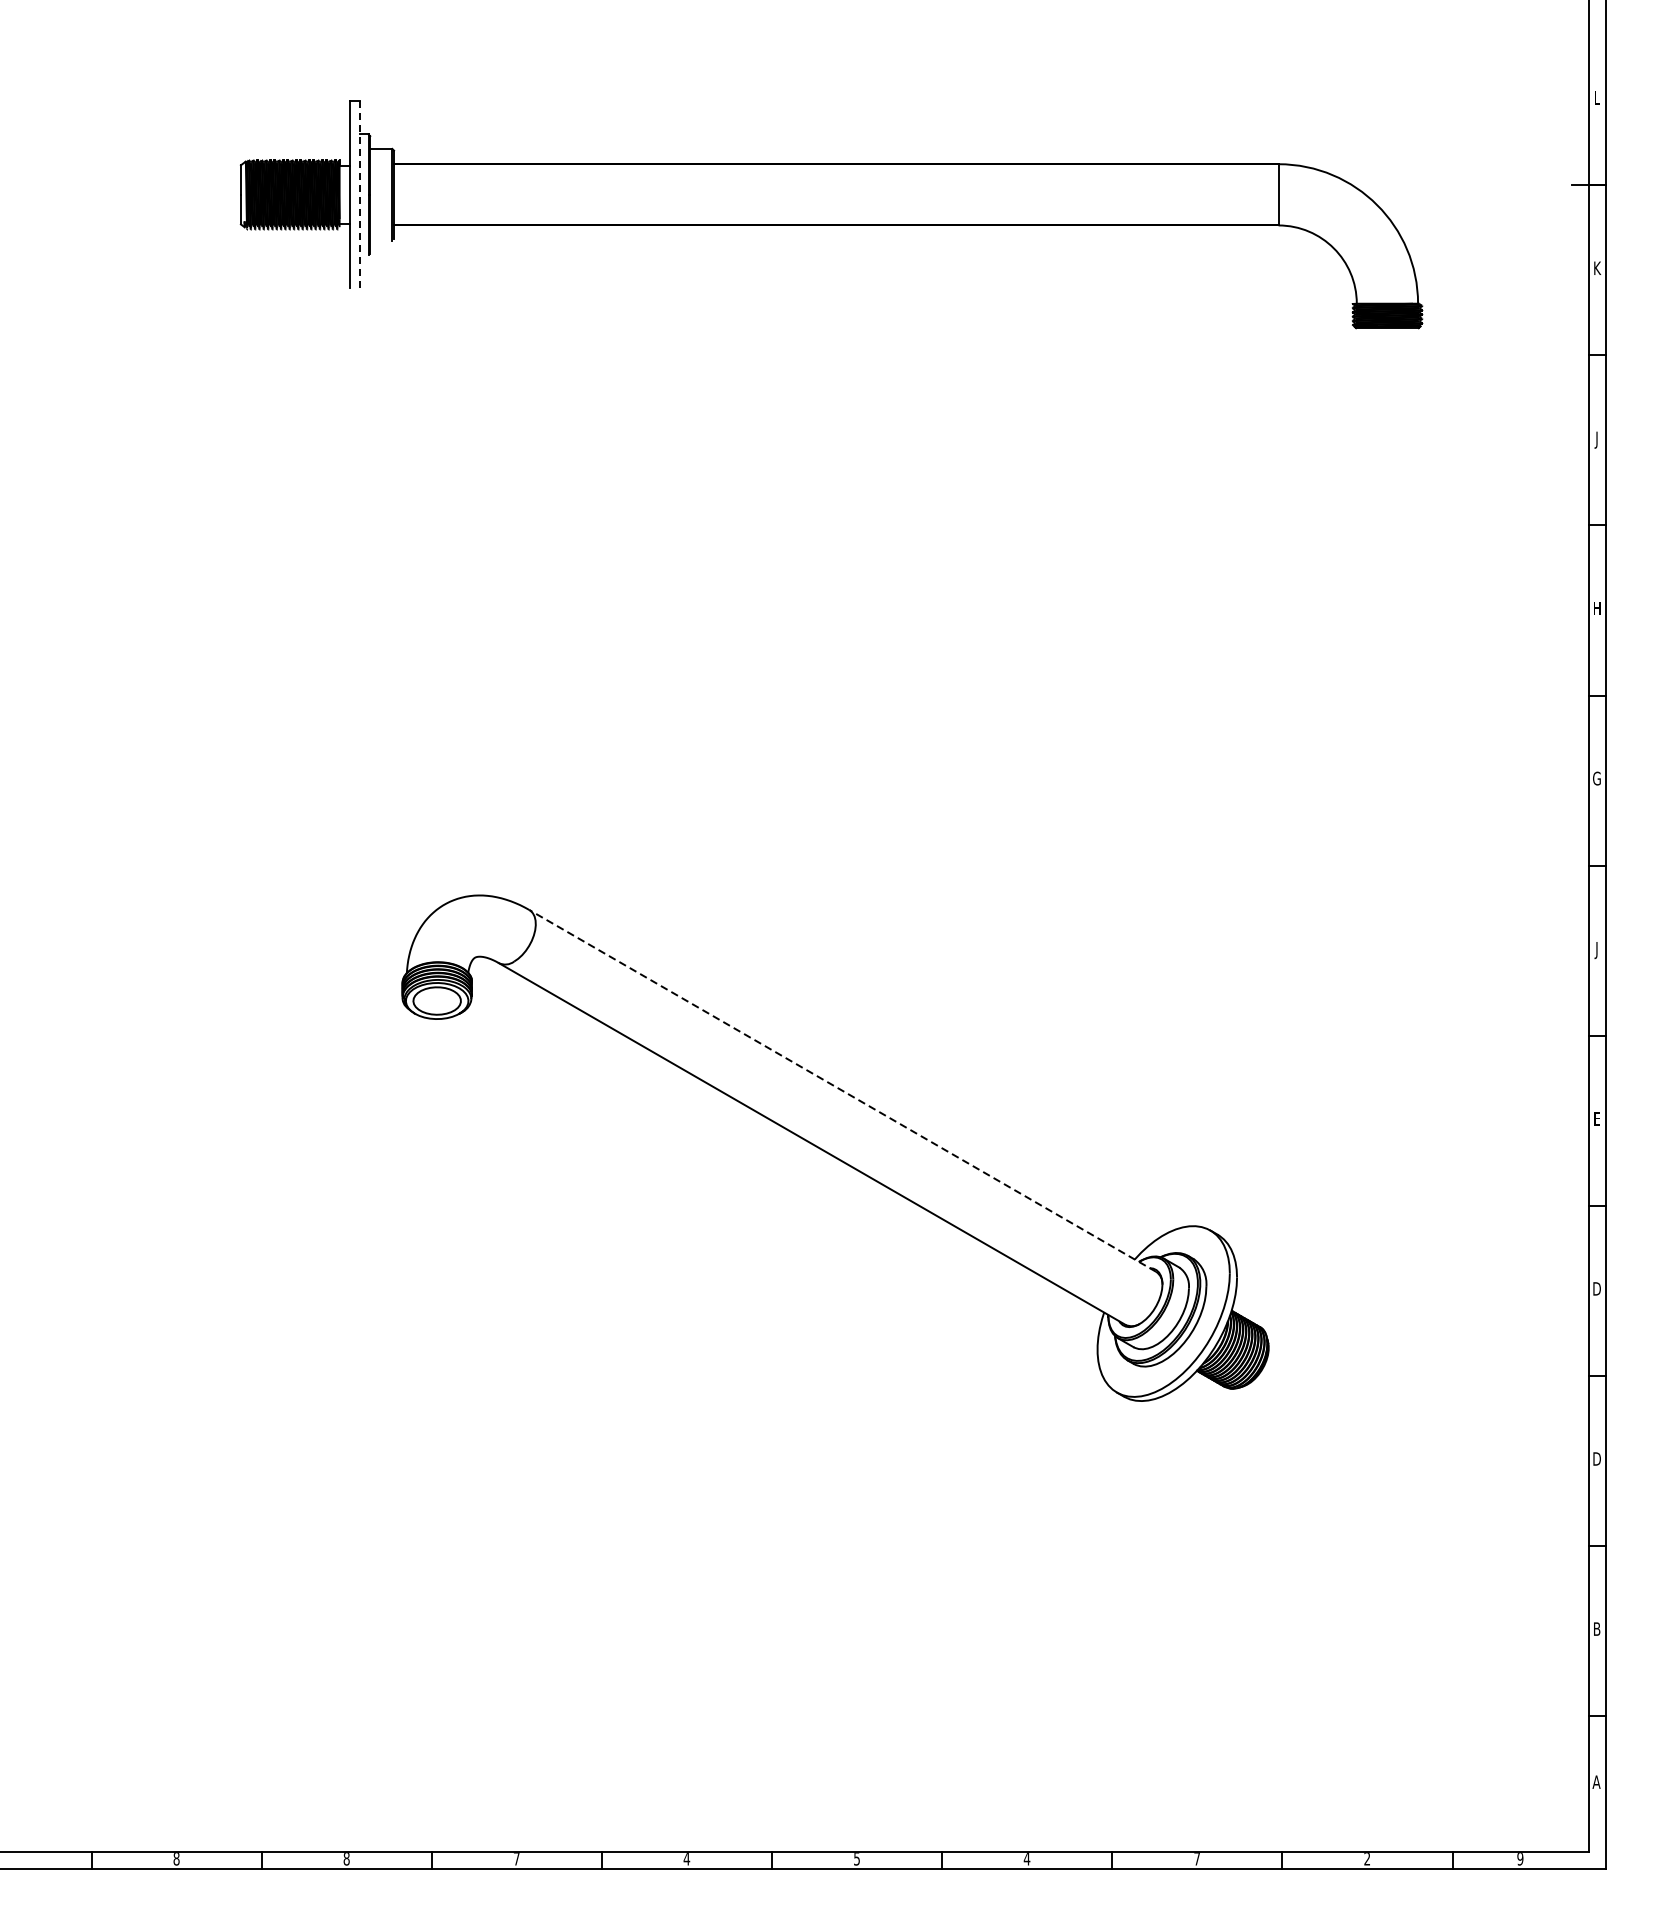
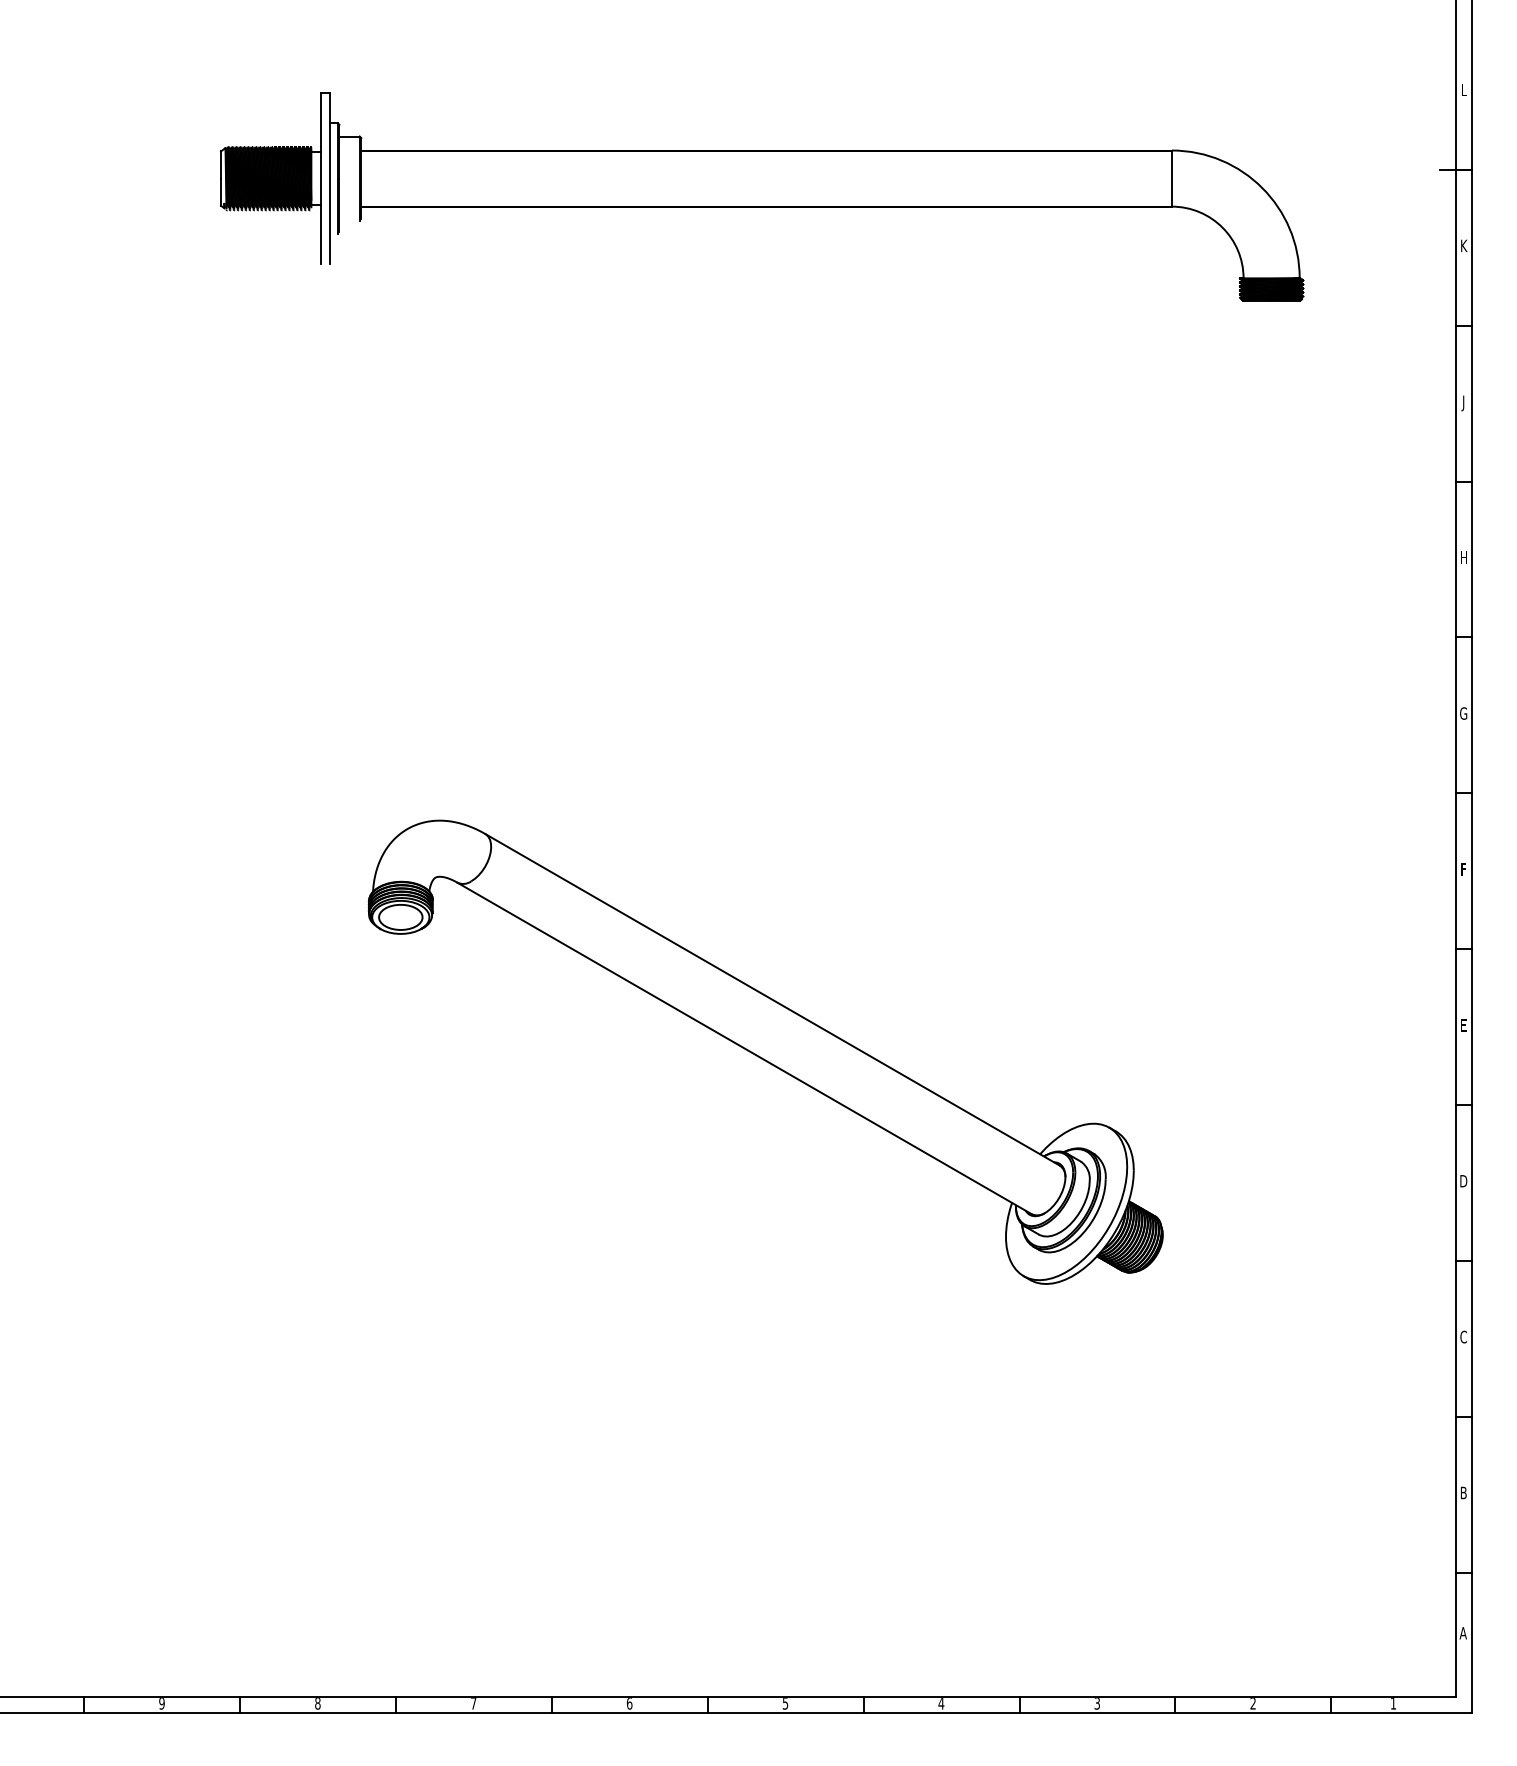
line: (360, 194) -> (330, 178), dashed -> solid
text: (1596, 949) -> (1463, 870), J -> F
line: (842, 1090) -> (772, 999), dashed -> solid
text: (1596, 1458) -> (1463, 1336), D -> C
text: (176, 1858) -> (161, 1703), 8 -> 9
text: (686, 1858) -> (629, 1703), 4 -> 6
text: (1196, 1858) -> (1096, 1703), 7 -> 3
text: (1520, 1858) -> (1393, 1703), 9 -> 1

